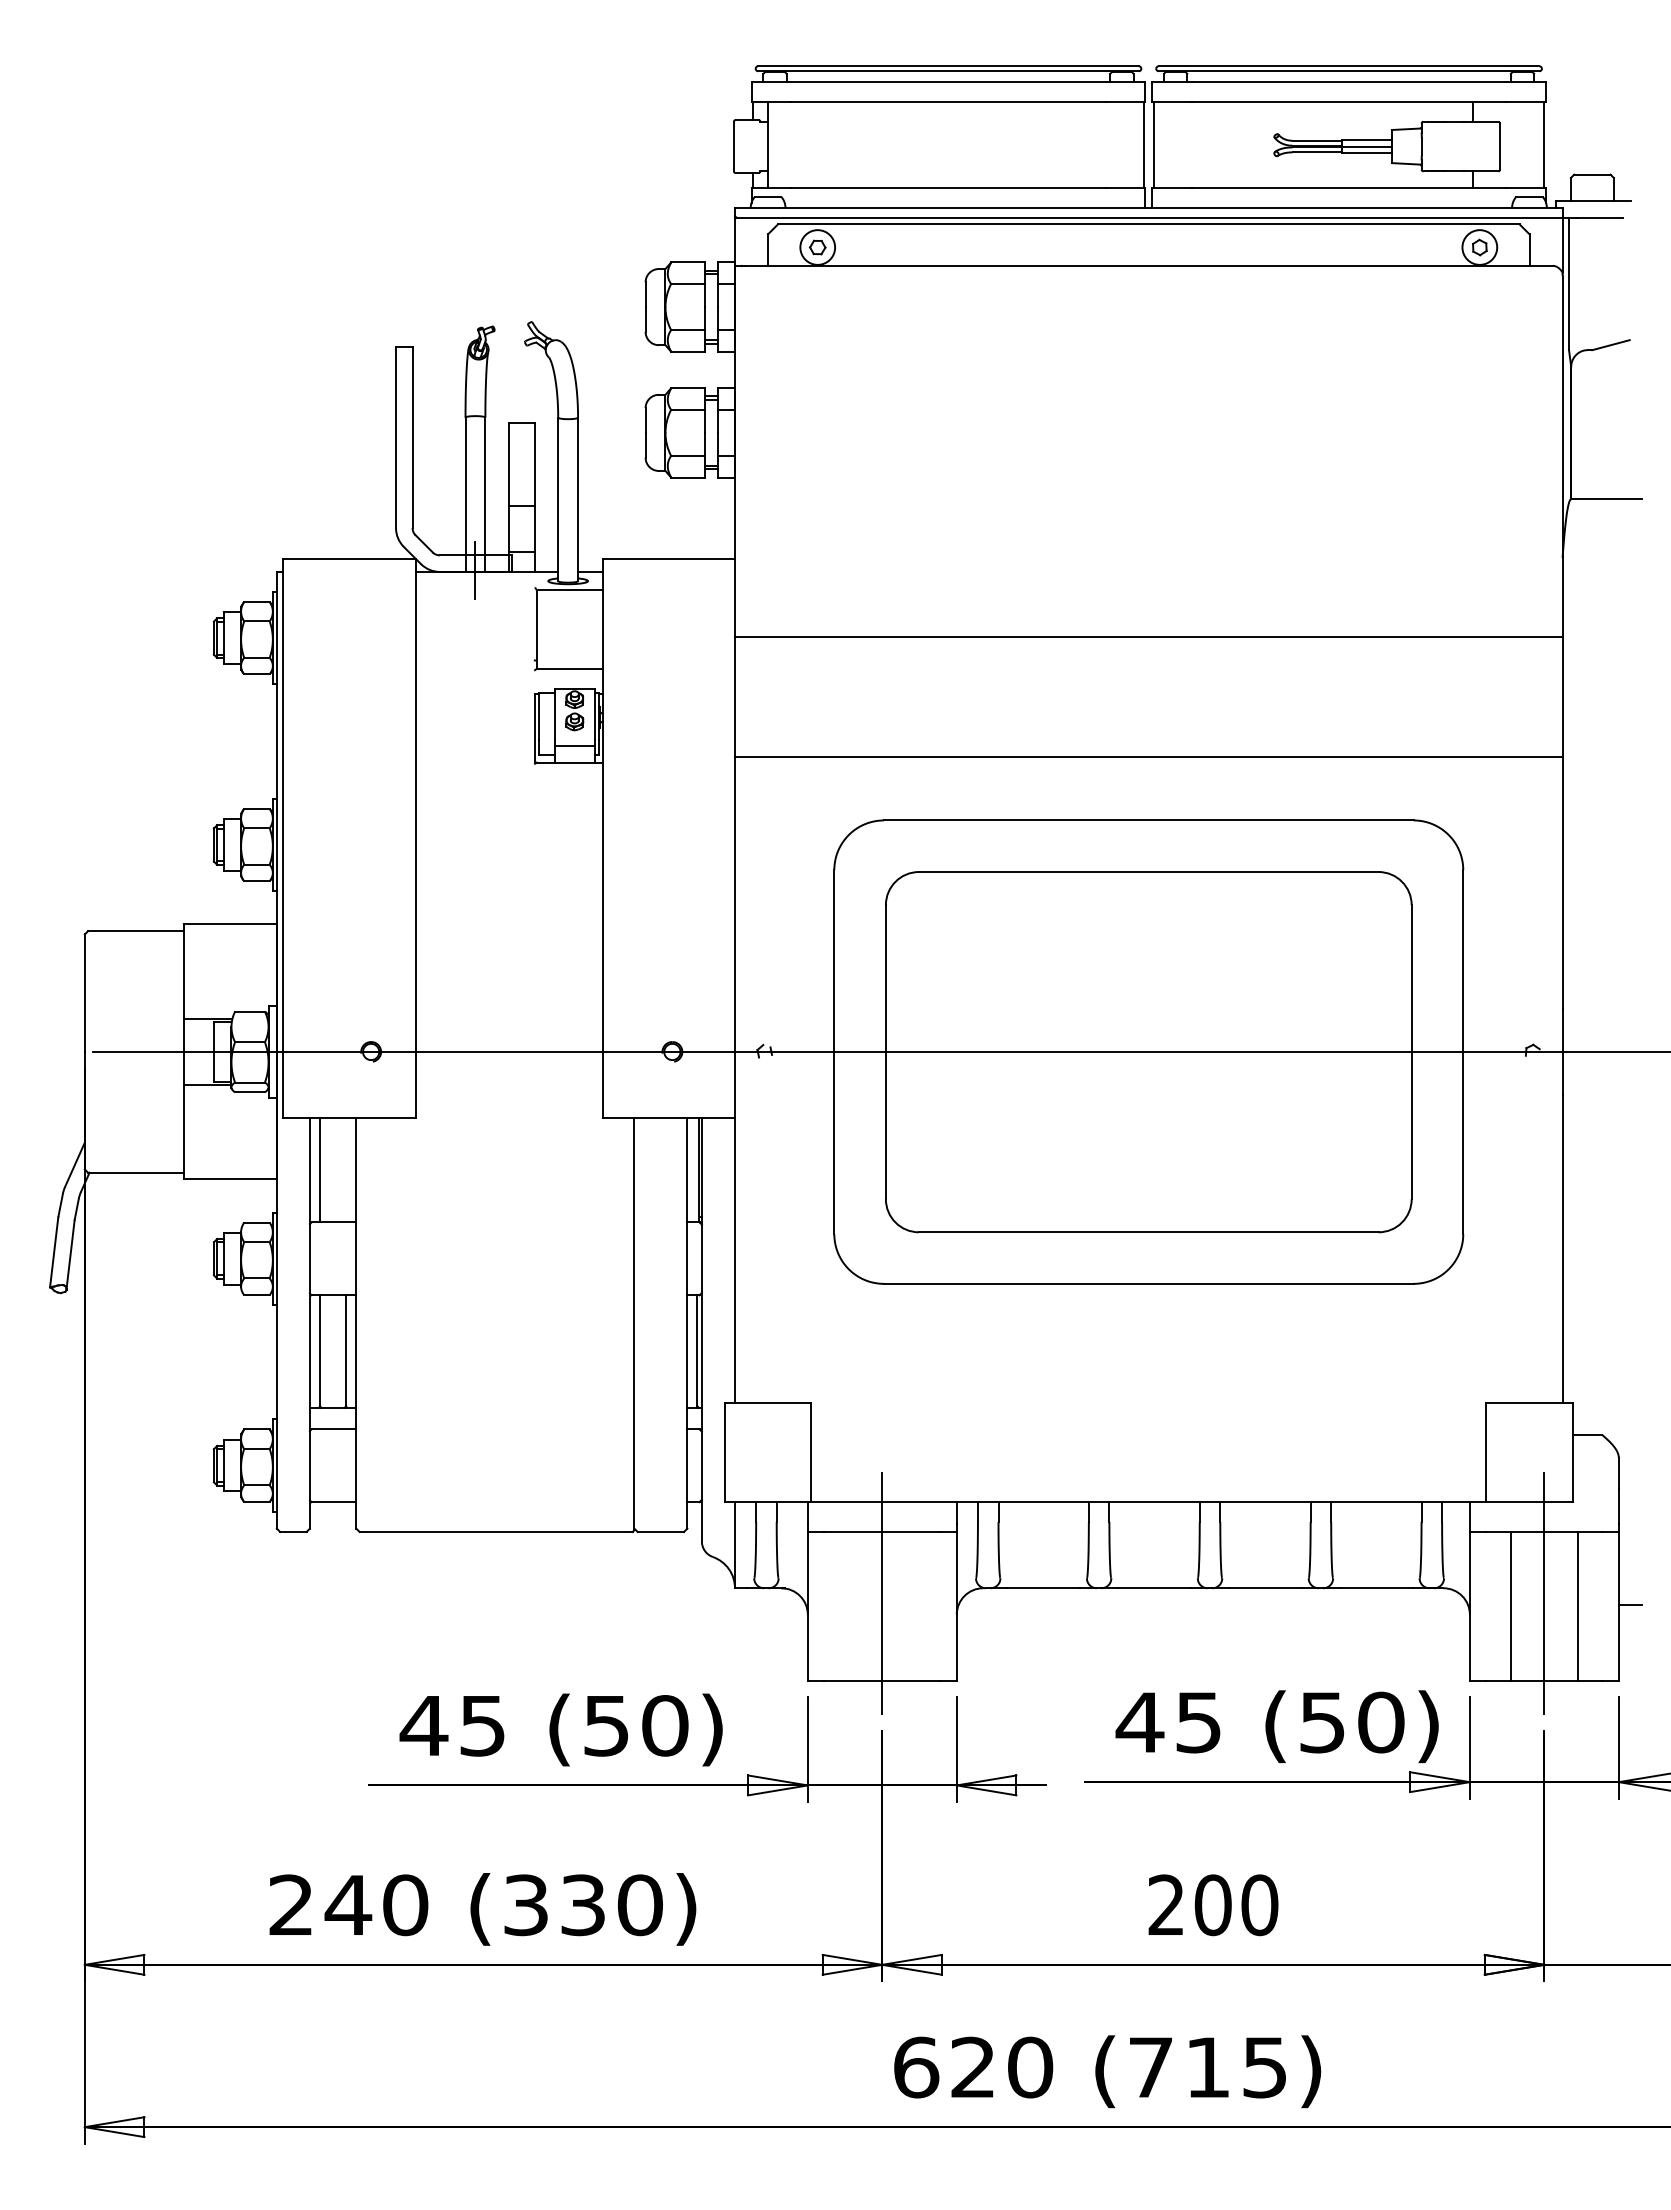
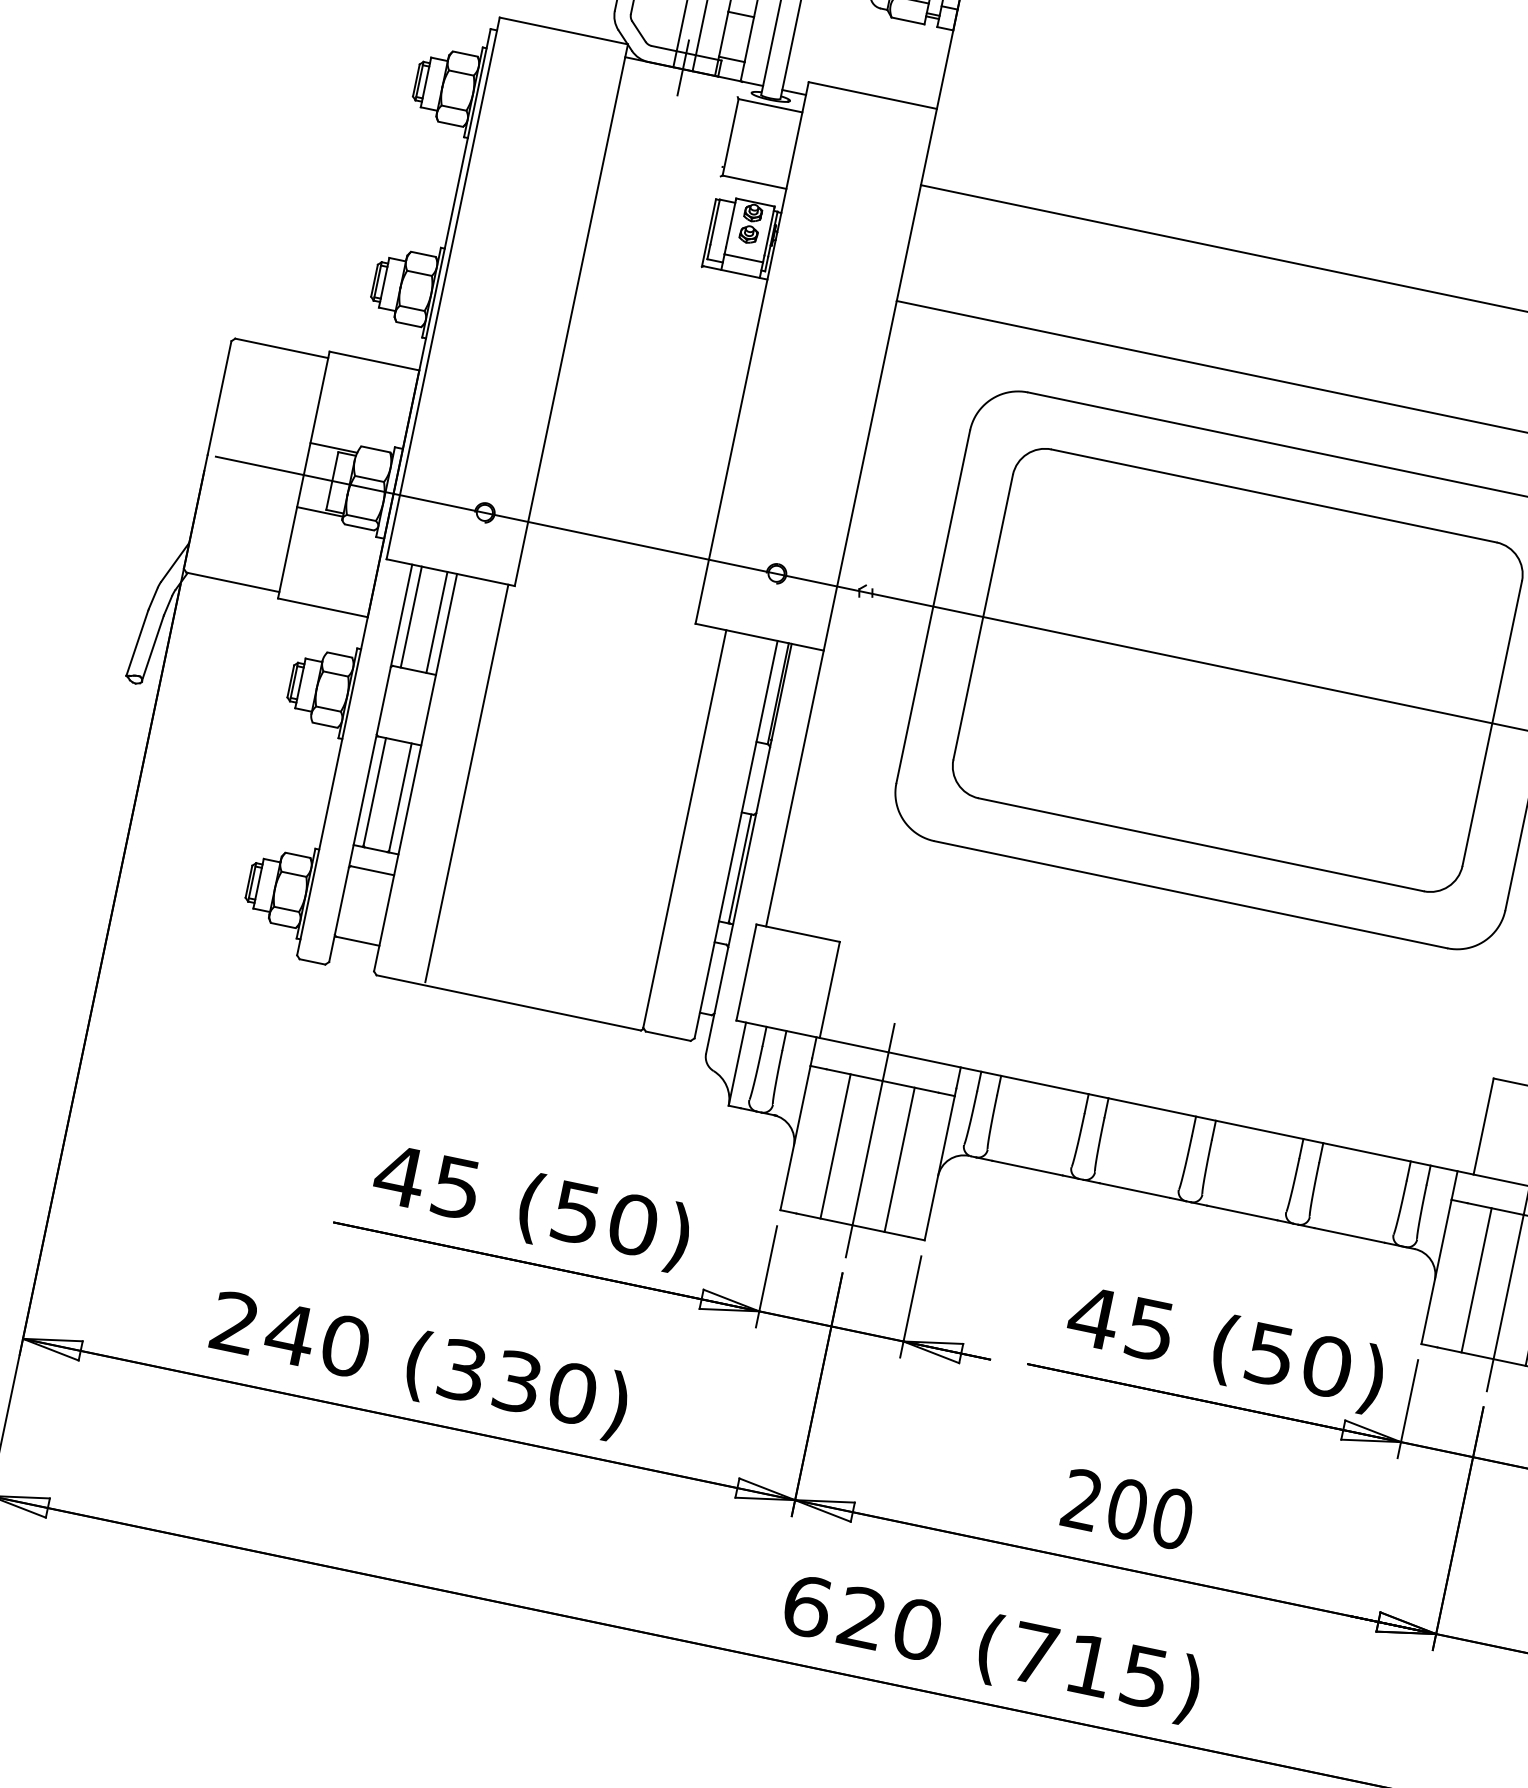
line: (346, 1170) -> (437, 622), added
line: (409, 1323) -> (467, 783), added
line: (849, 1605) -> (836, 1145), added
line: (915, 1605) -> (899, 1158), added

